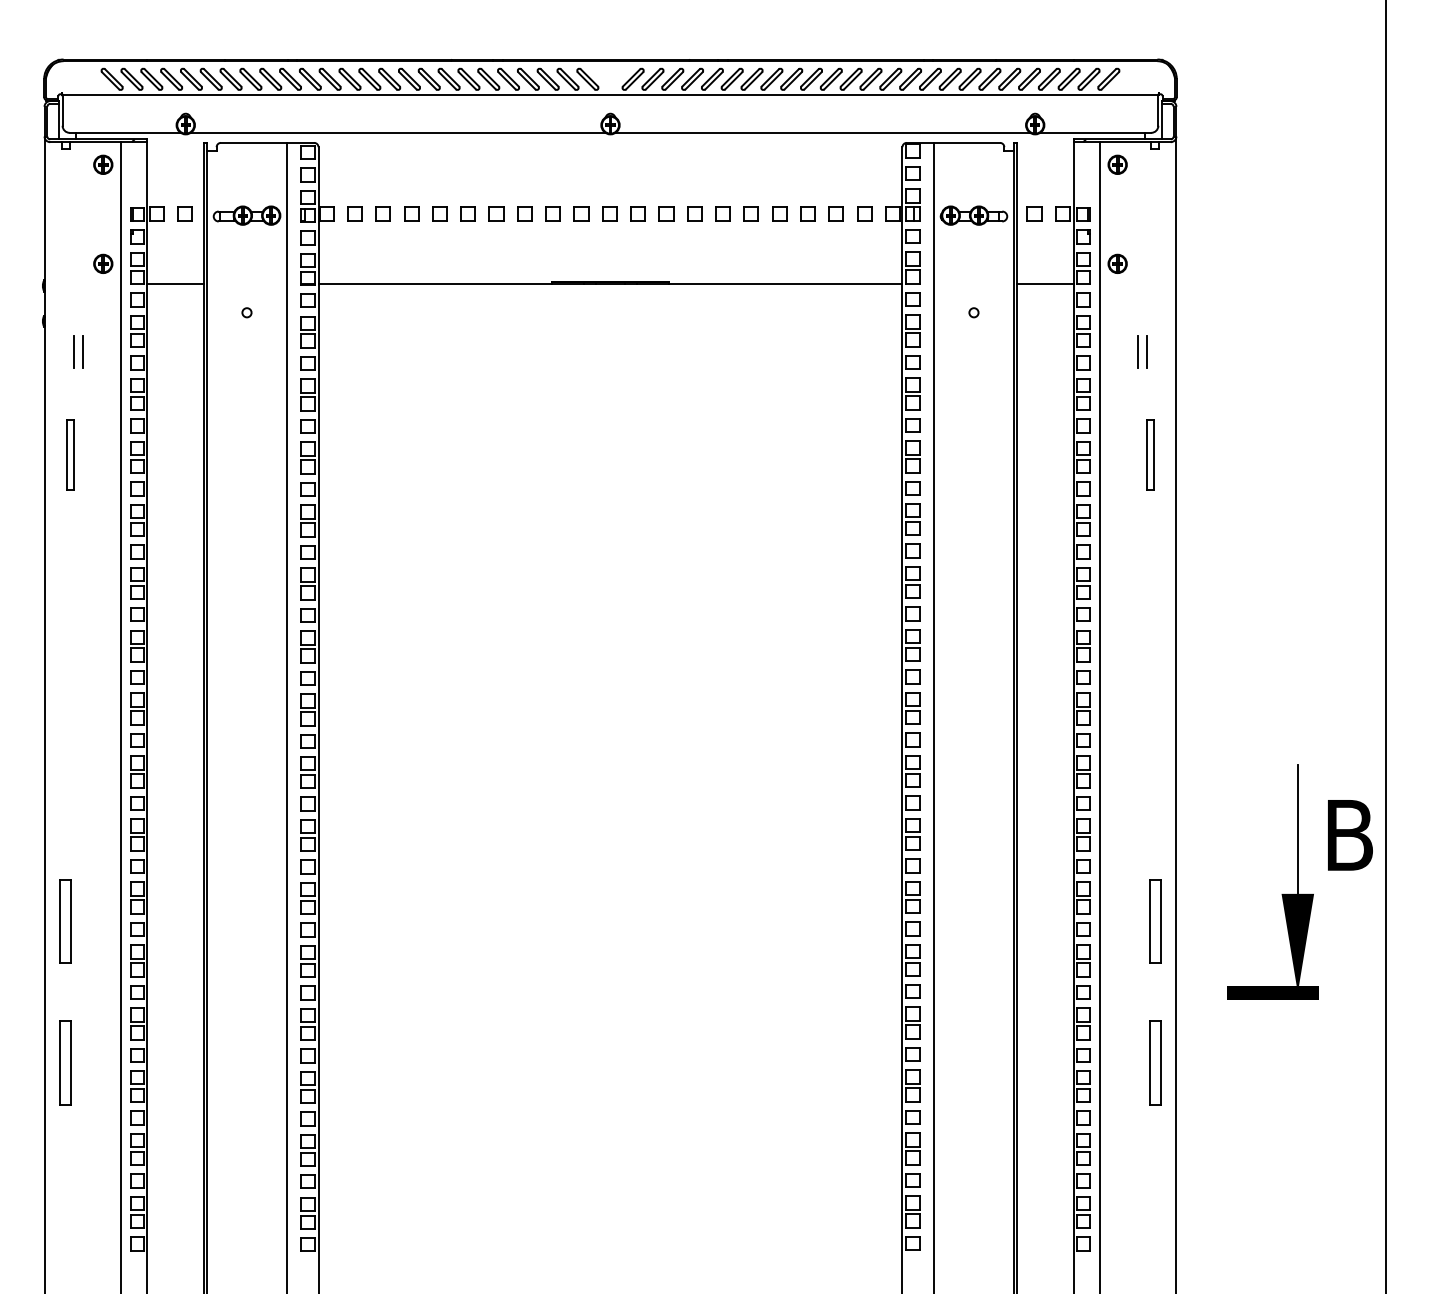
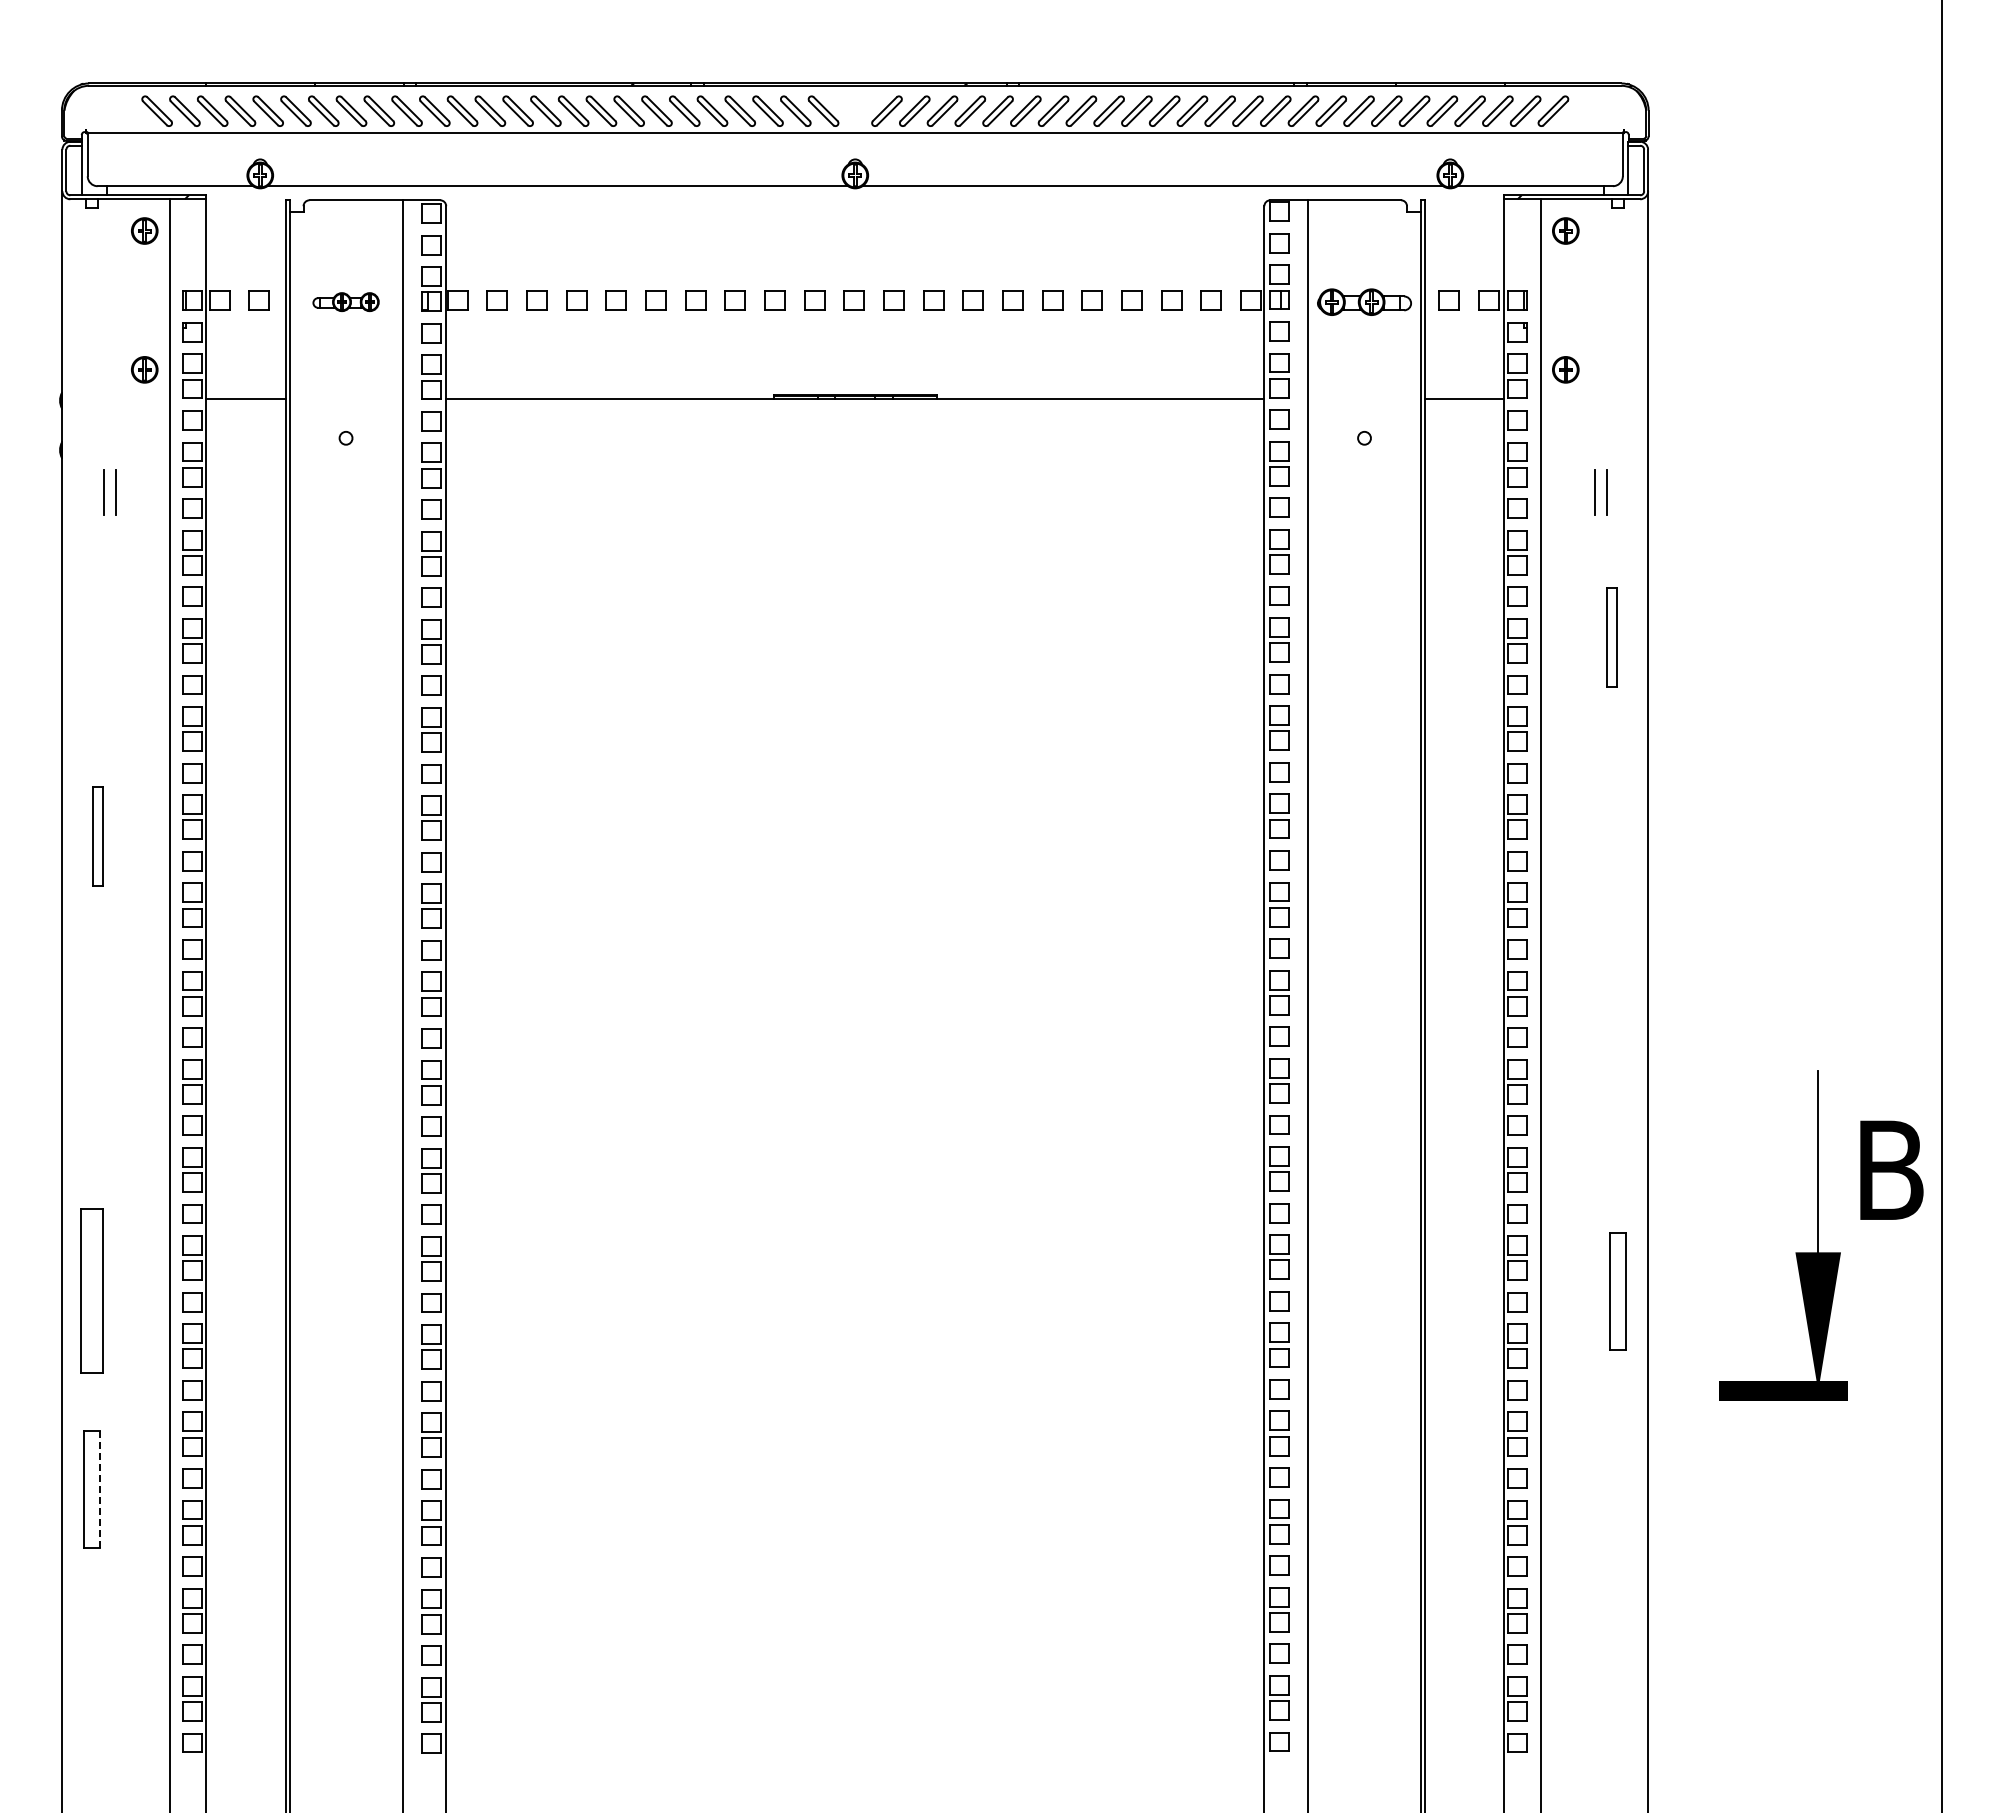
part: (246, 215) -> (345, 301), size x0.7
part: (69, 454) -> (97, 836), moved
part: (65, 921) -> (91, 1291), size x1.4
line: (71, 1063) -> (100, 1489), solid -> dashed
part: (1154, 1063) -> (1617, 1489), removed

